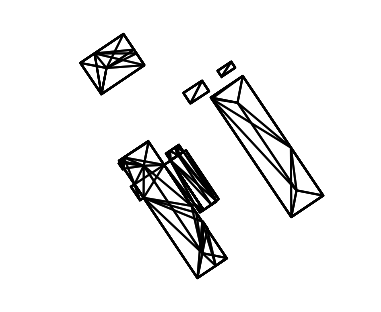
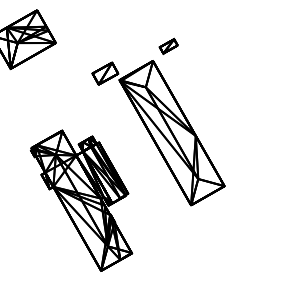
part: (226, 69) -> (168, 46), moved
part: (172, 209) -> (81, 200), moved

